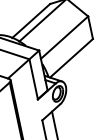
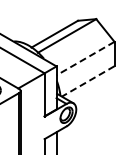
line: (64, 37) -> (85, 58), solid -> dashed
line: (70, 58) -> (87, 81), solid -> dashed

